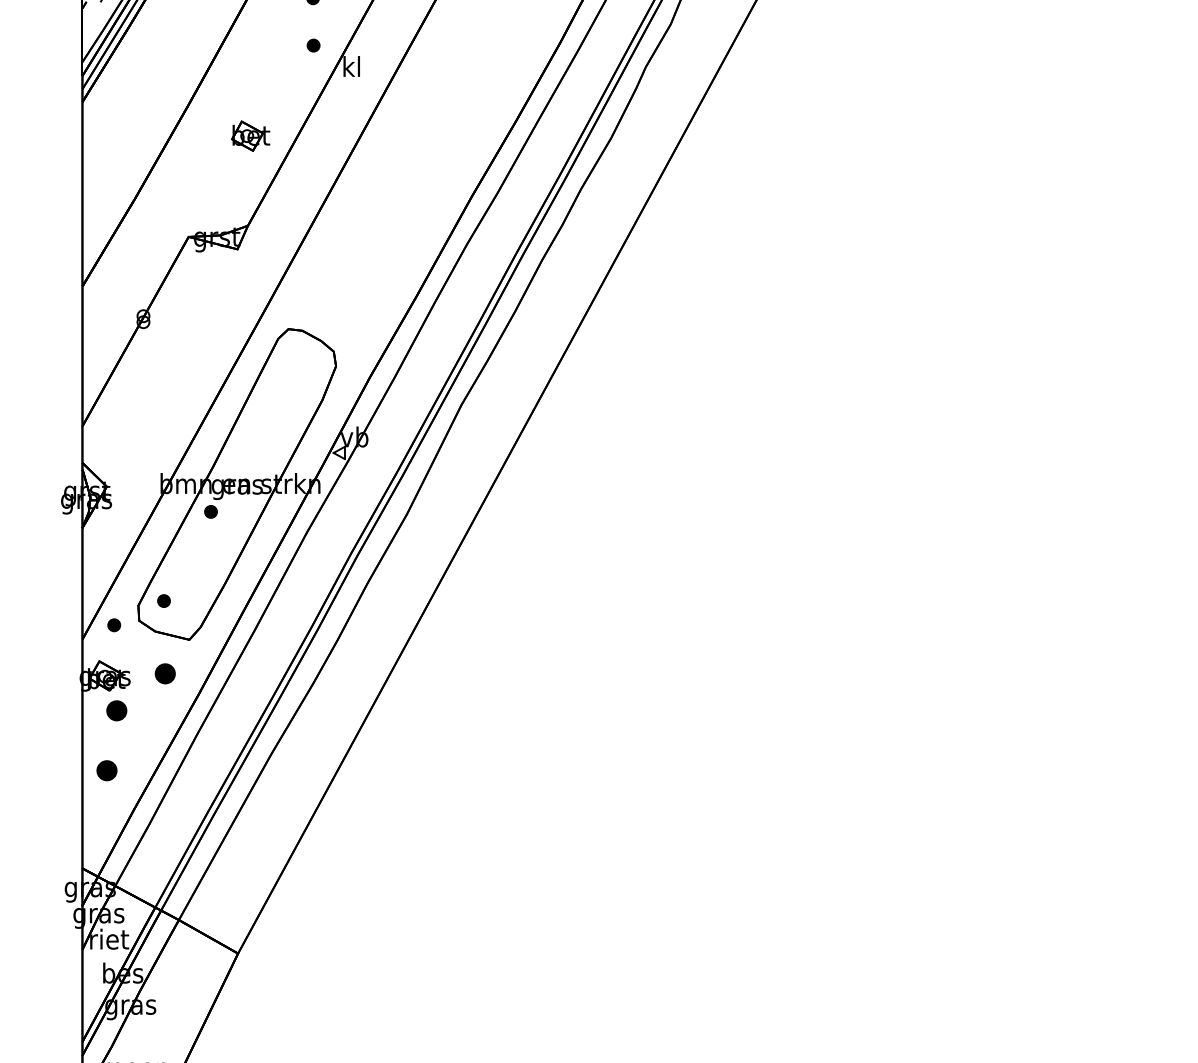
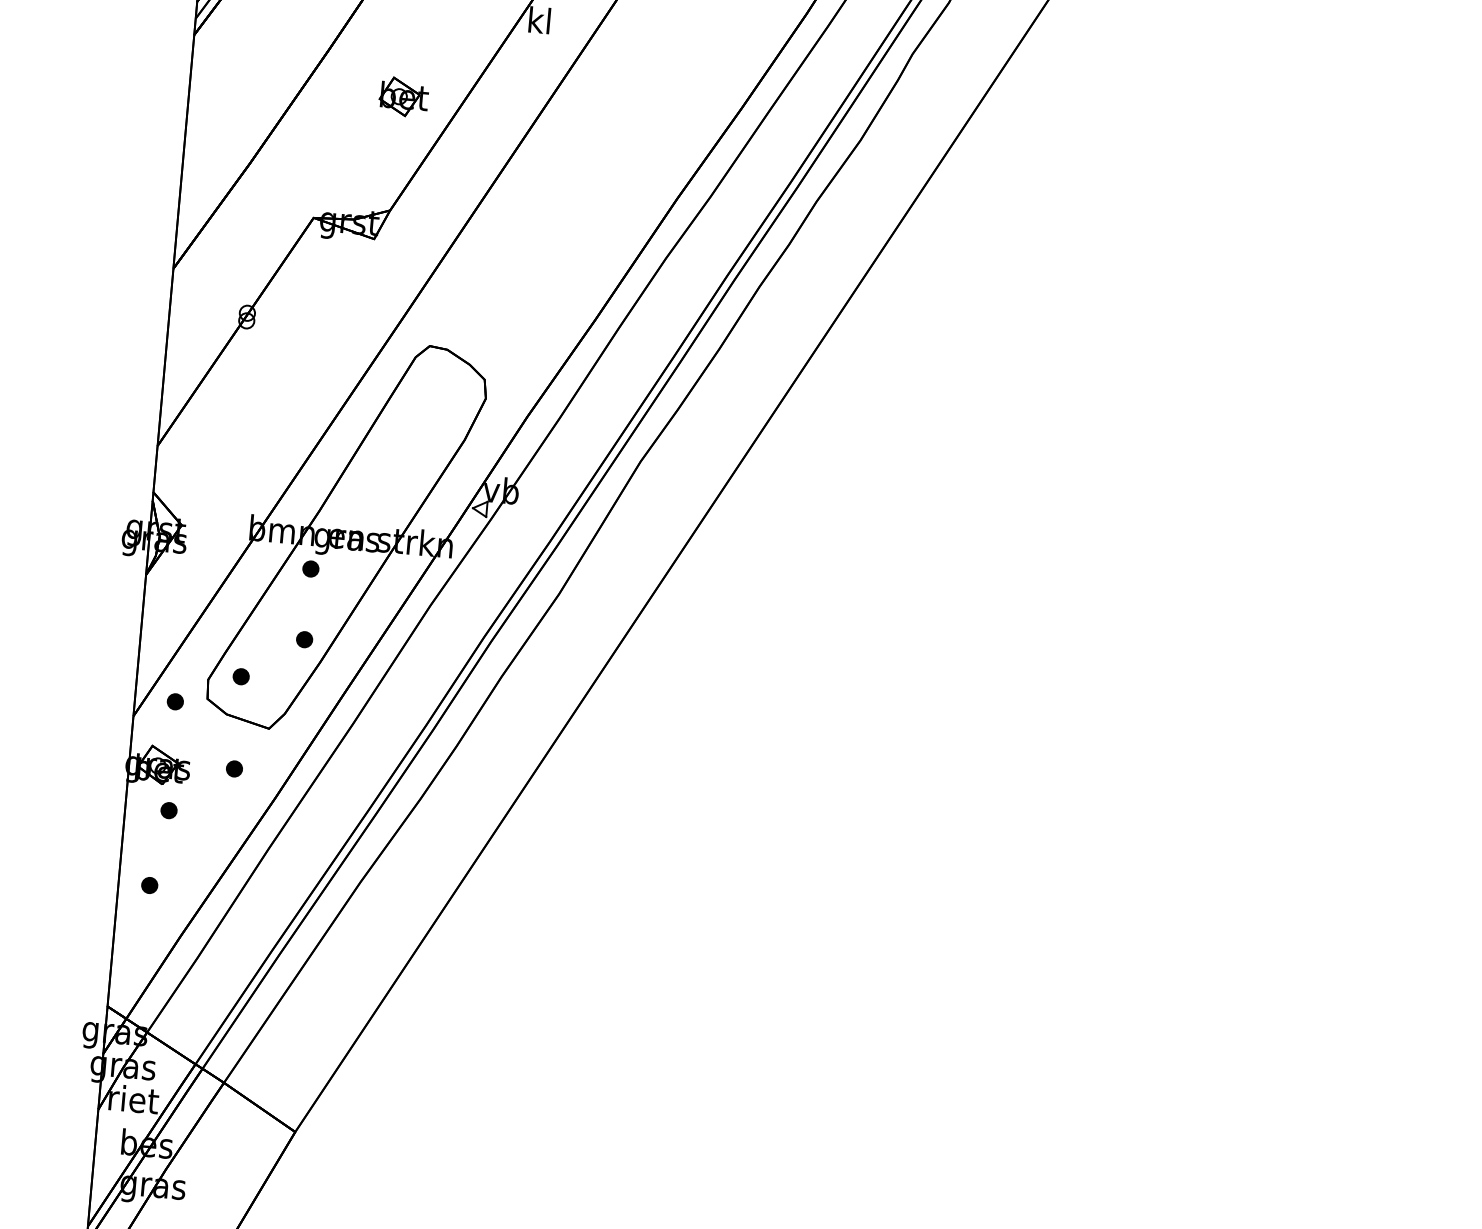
part: (210, 567) -> (303, 639), added
part: (164, 673) -> (233, 768), size x0.62
part: (116, 710) -> (168, 810), size x0.62
part: (106, 770) -> (149, 885), size x0.62

